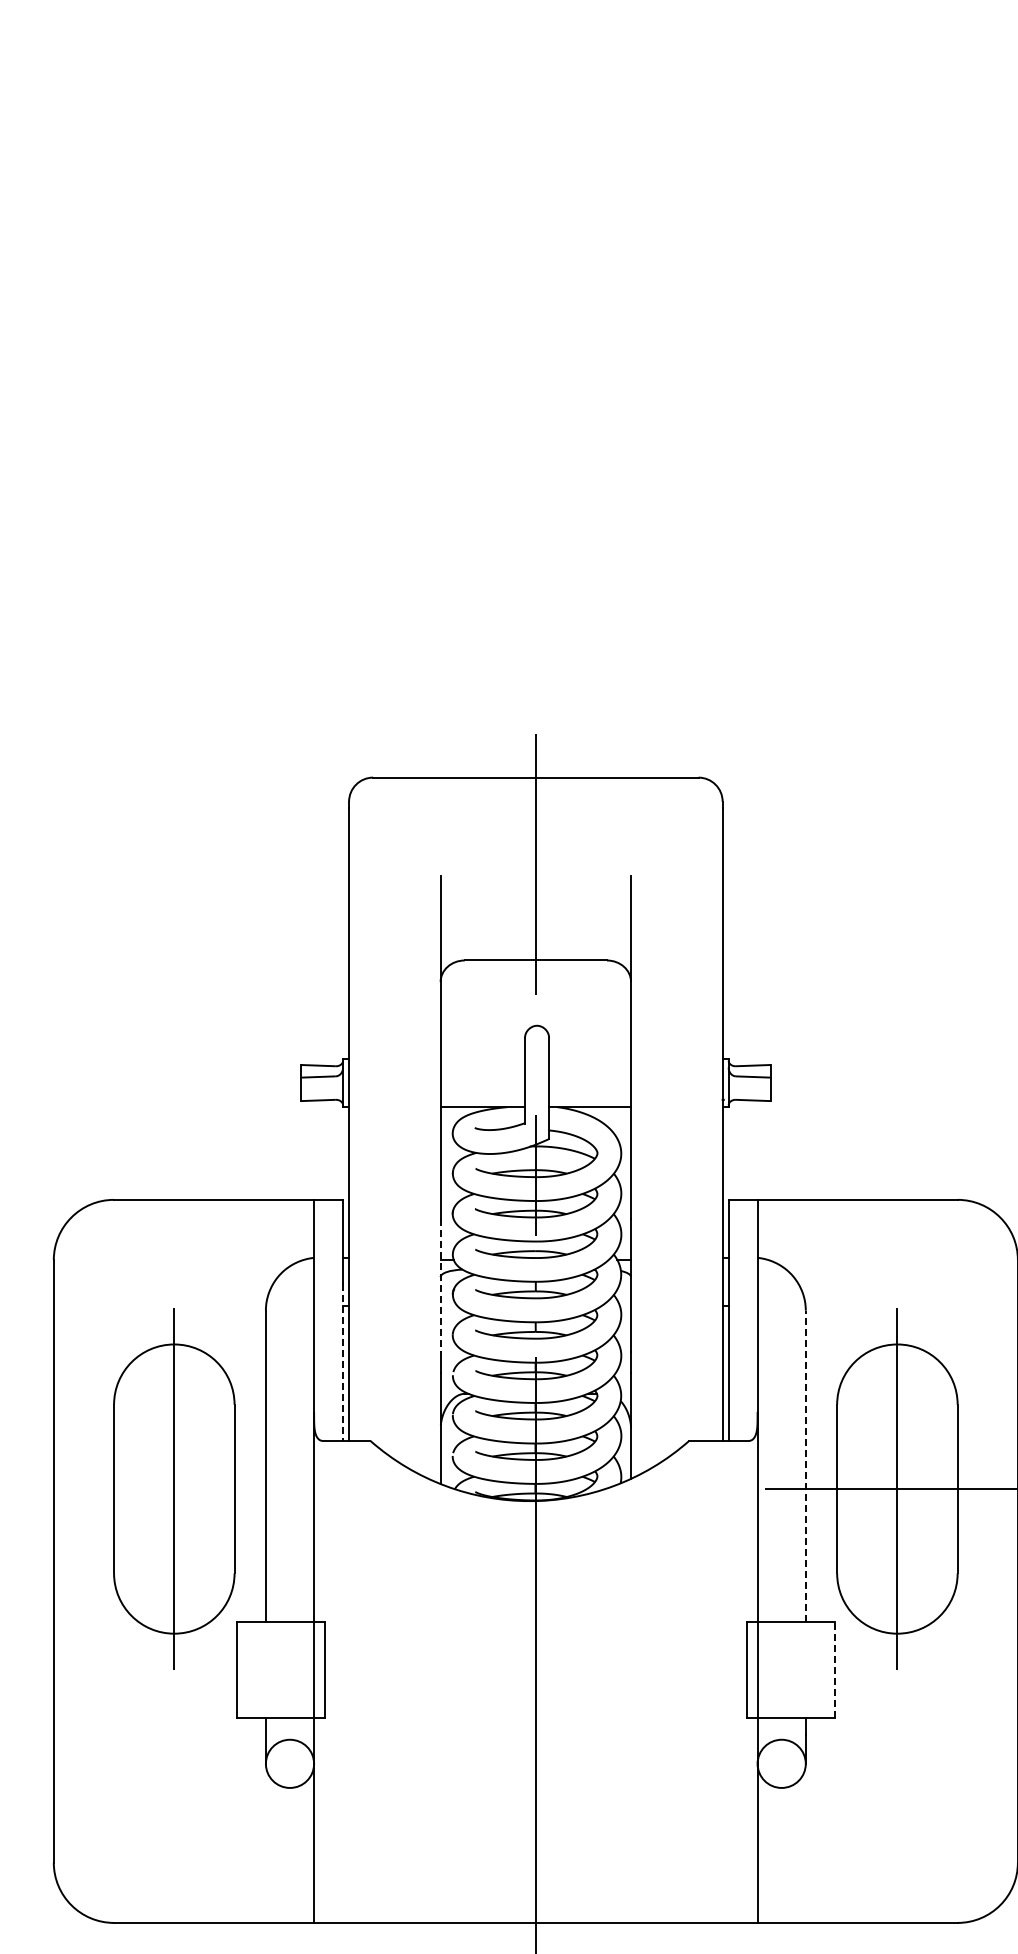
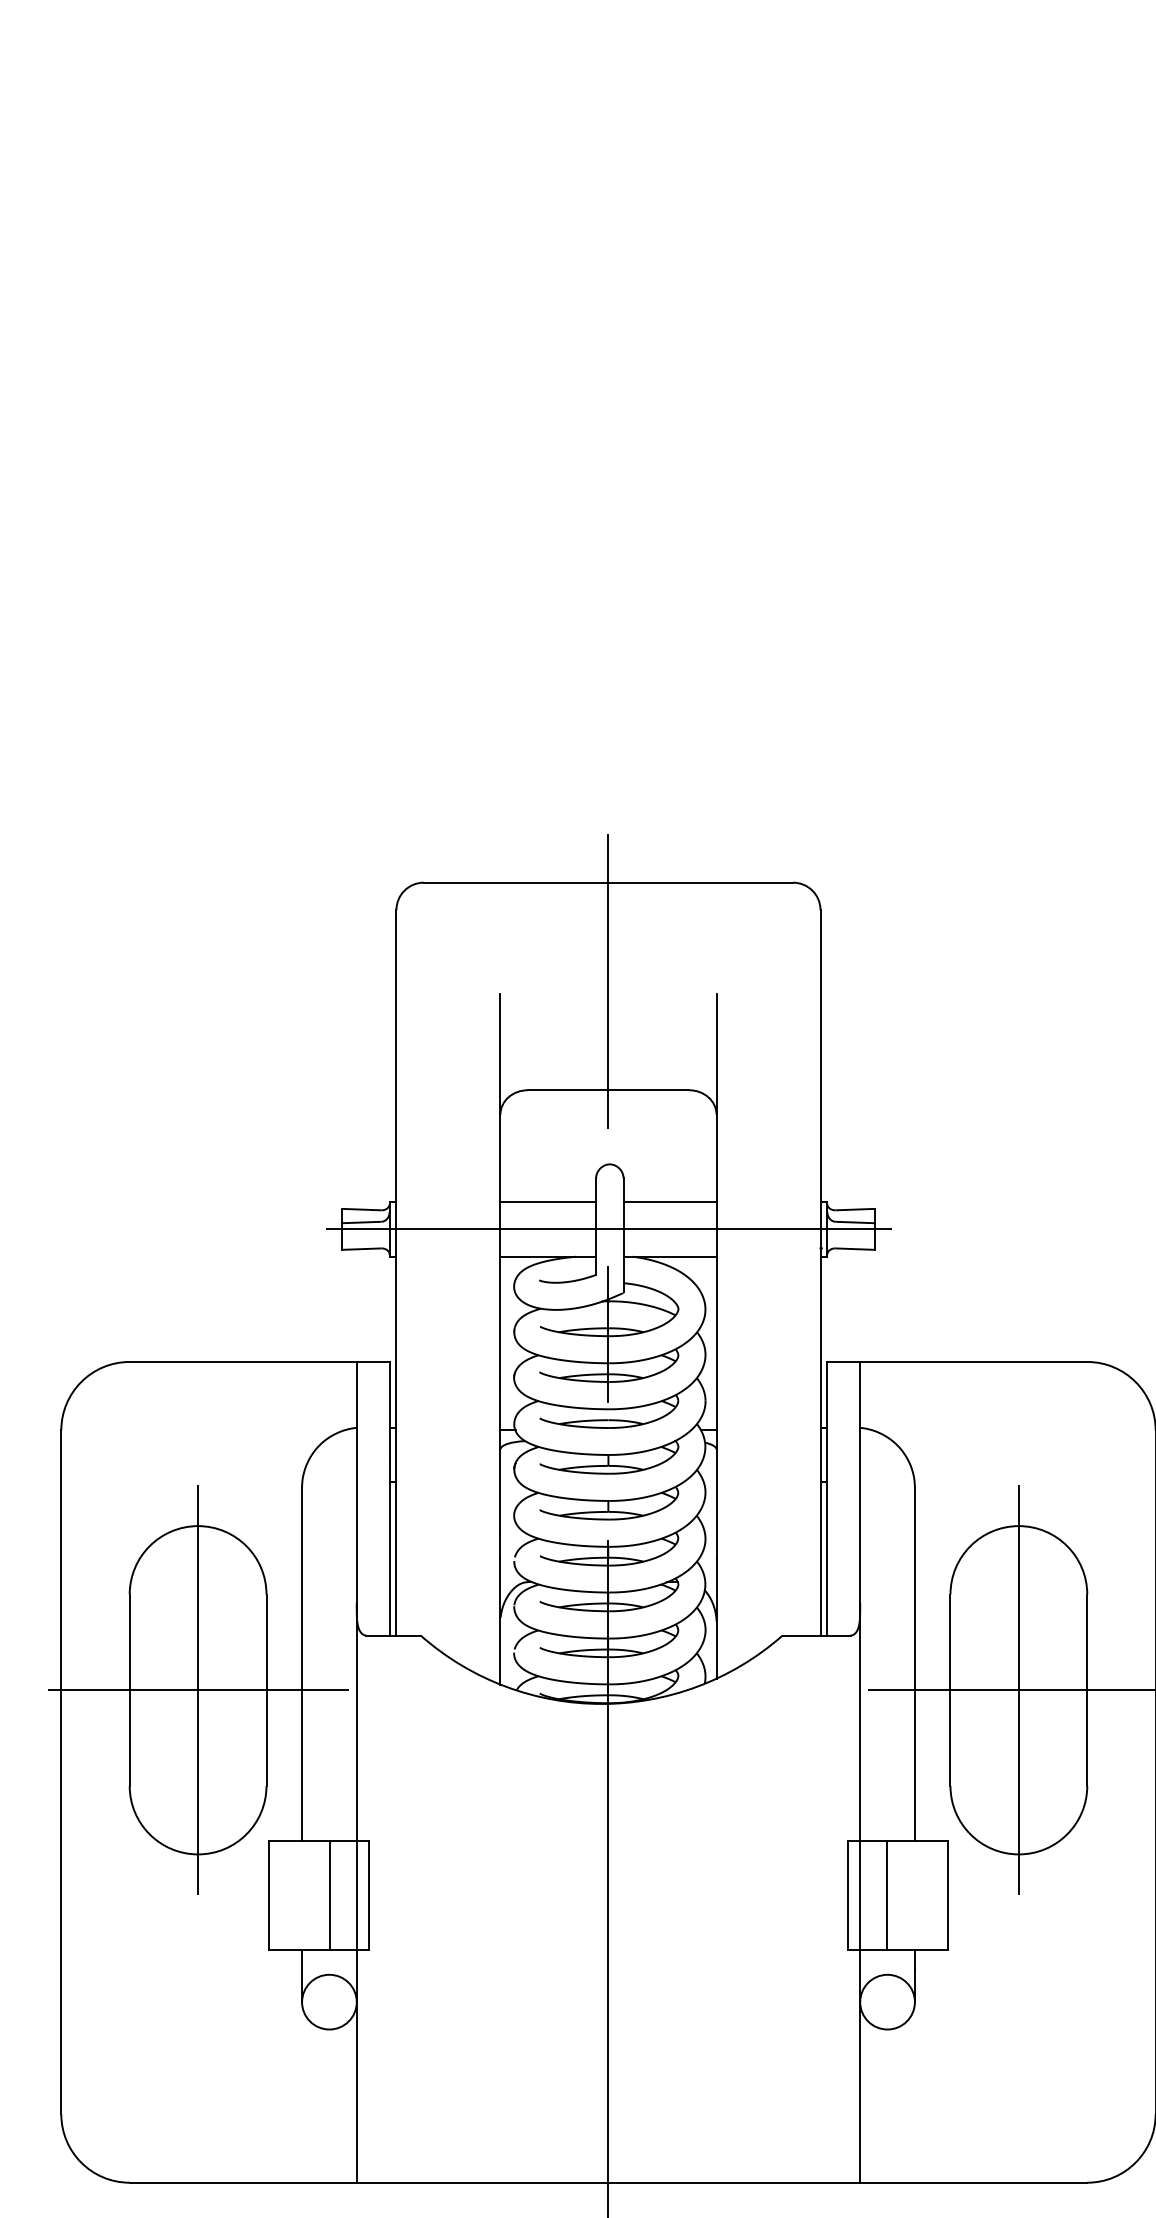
line: (482, 1058) -> (547, 1201), added
line: (590, 1058) -> (670, 1201), added
line: (535, 1083) -> (608, 1229), added
line: (440, 1285) -> (500, 1459), dashed -> solid
line: (343, 1363) -> (390, 1547), dashed -> solid
line: (805, 1465) -> (914, 1663), dashed -> solid
line: (173, 1489) -> (197, 1690), added
line: (290, 1669) -> (329, 1895), added
line: (781, 1669) -> (887, 1895), added
line: (834, 1669) -> (947, 1895), dashed -> solid

